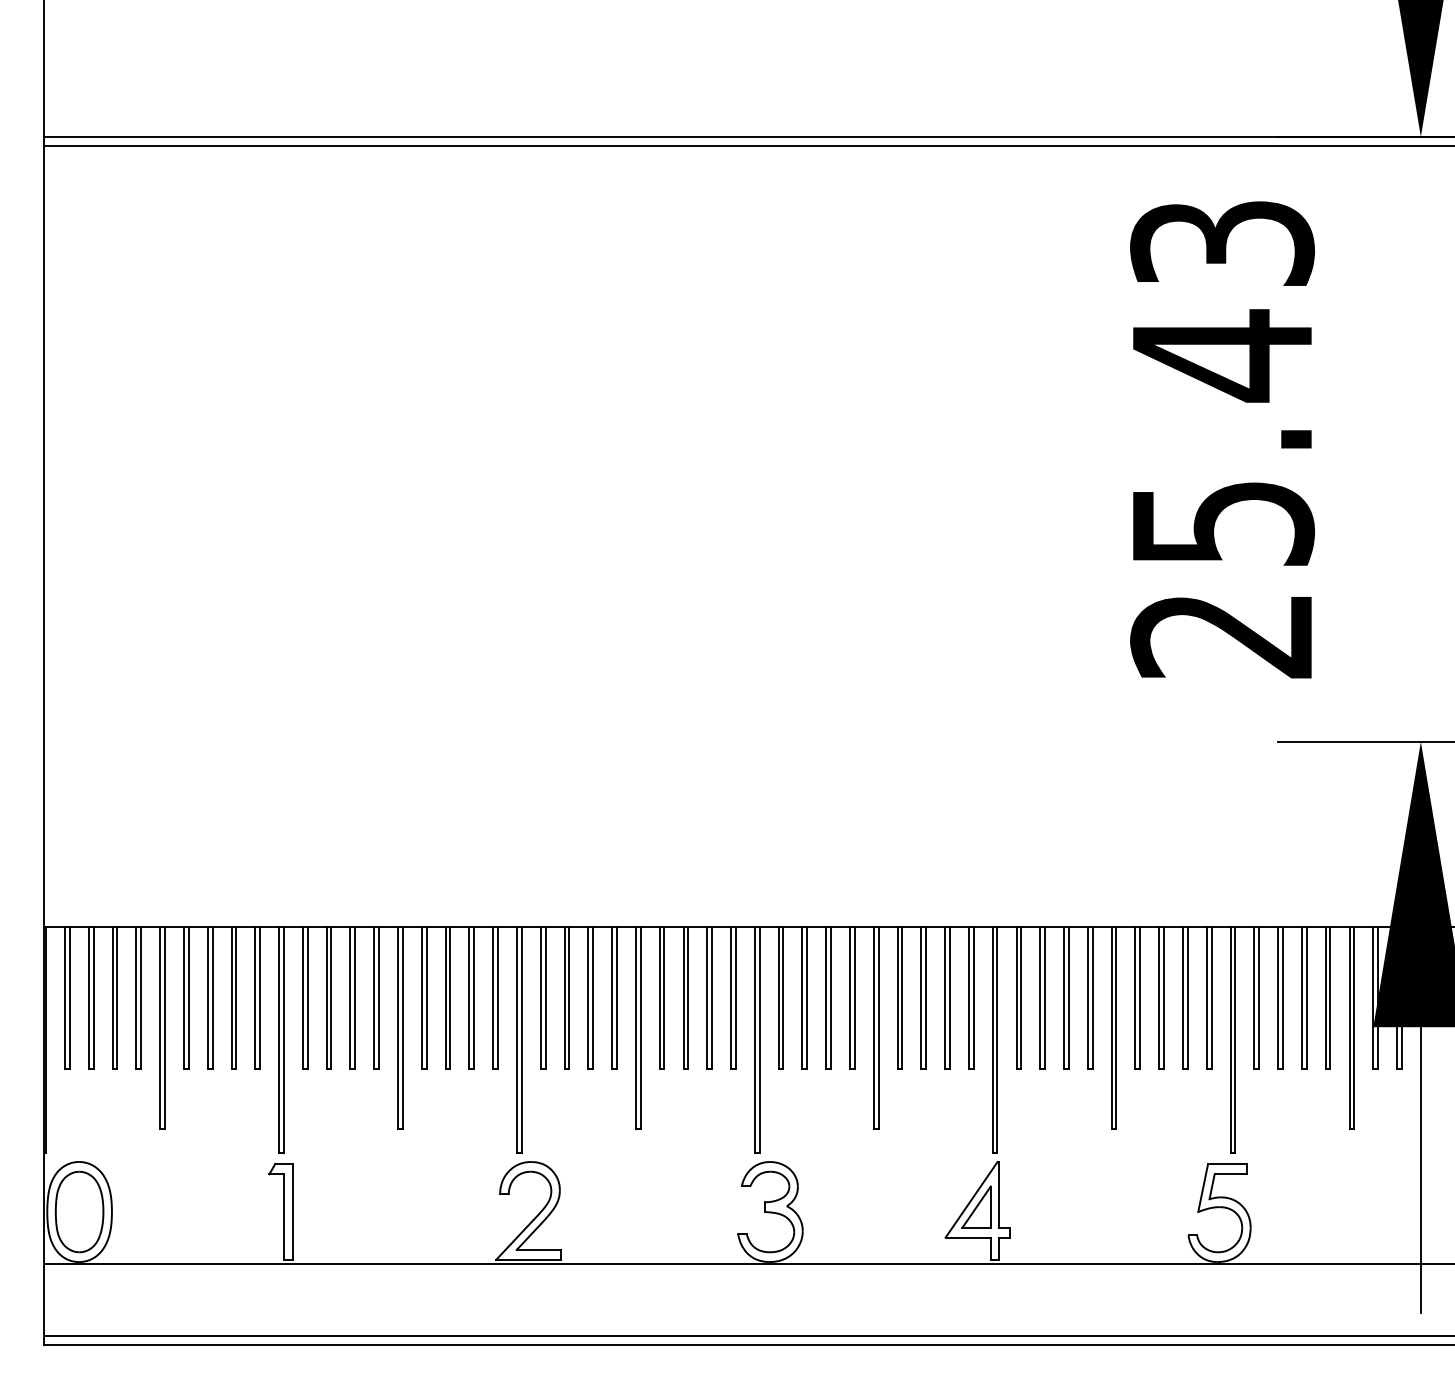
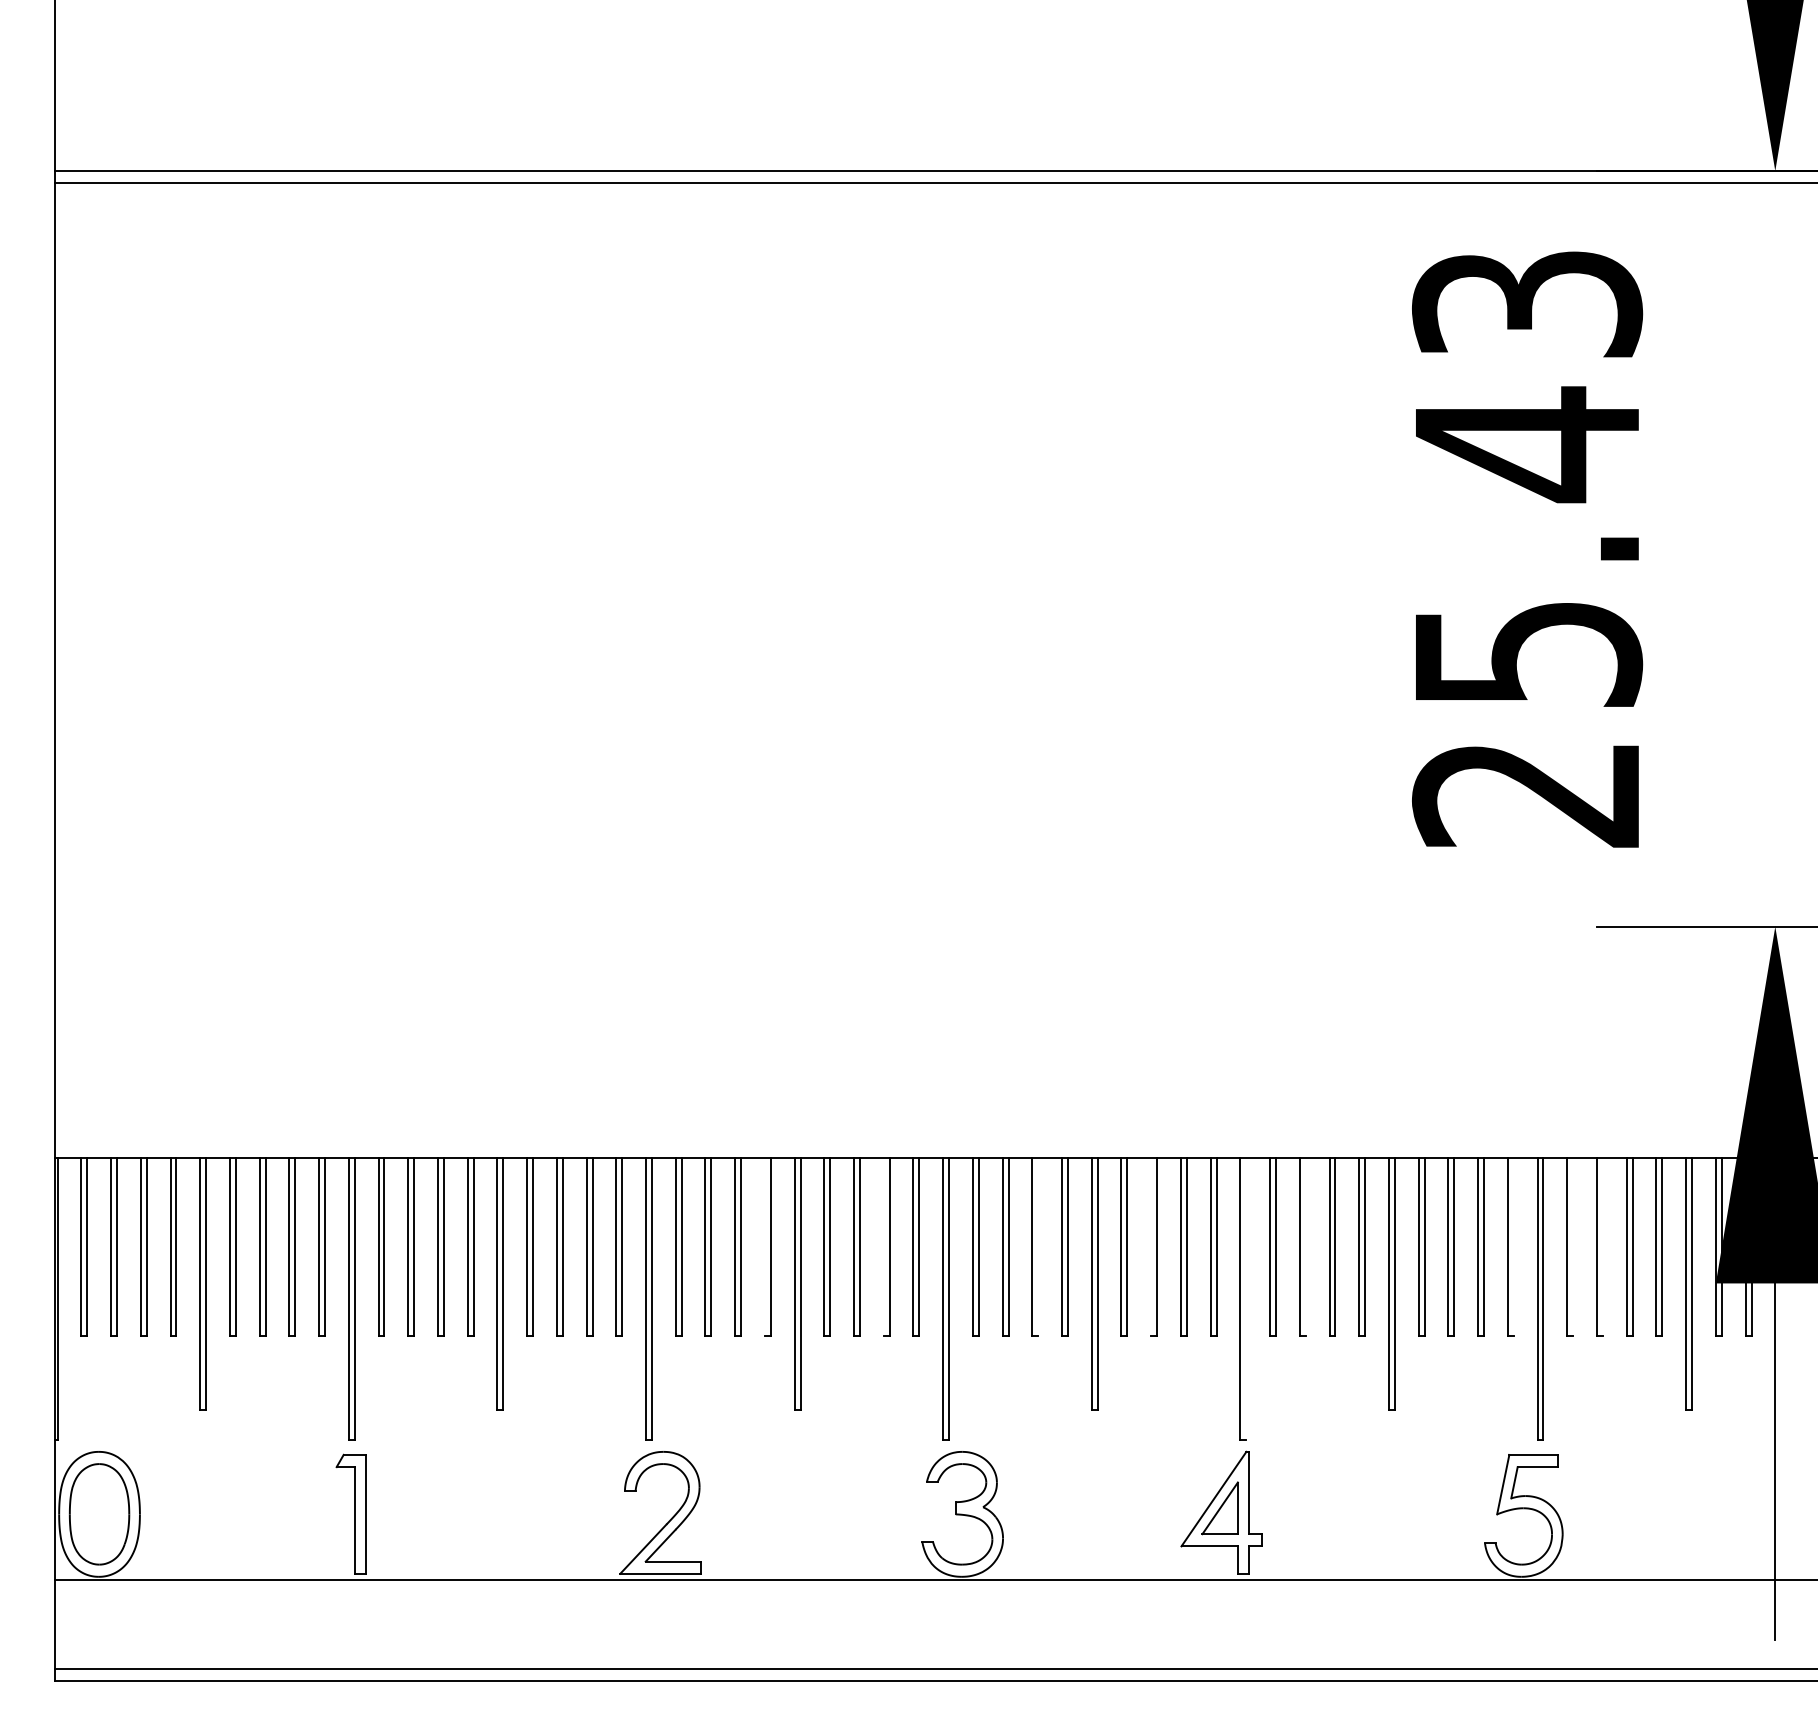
line: (612, 997) -> (765, 1246), removed
line: (707, 997) -> (884, 1246), removed
line: (830, 997) -> (1037, 1246), removed
line: (921, 997) -> (1151, 1246), removed
line: (1045, 997) -> (1306, 1246), removed
line: (1211, 997) -> (1513, 1246), removed
line: (1259, 997) -> (1573, 1246), removed
line: (1282, 997) -> (1602, 1246), removed
line: (997, 1039) -> (1246, 1298), removed

